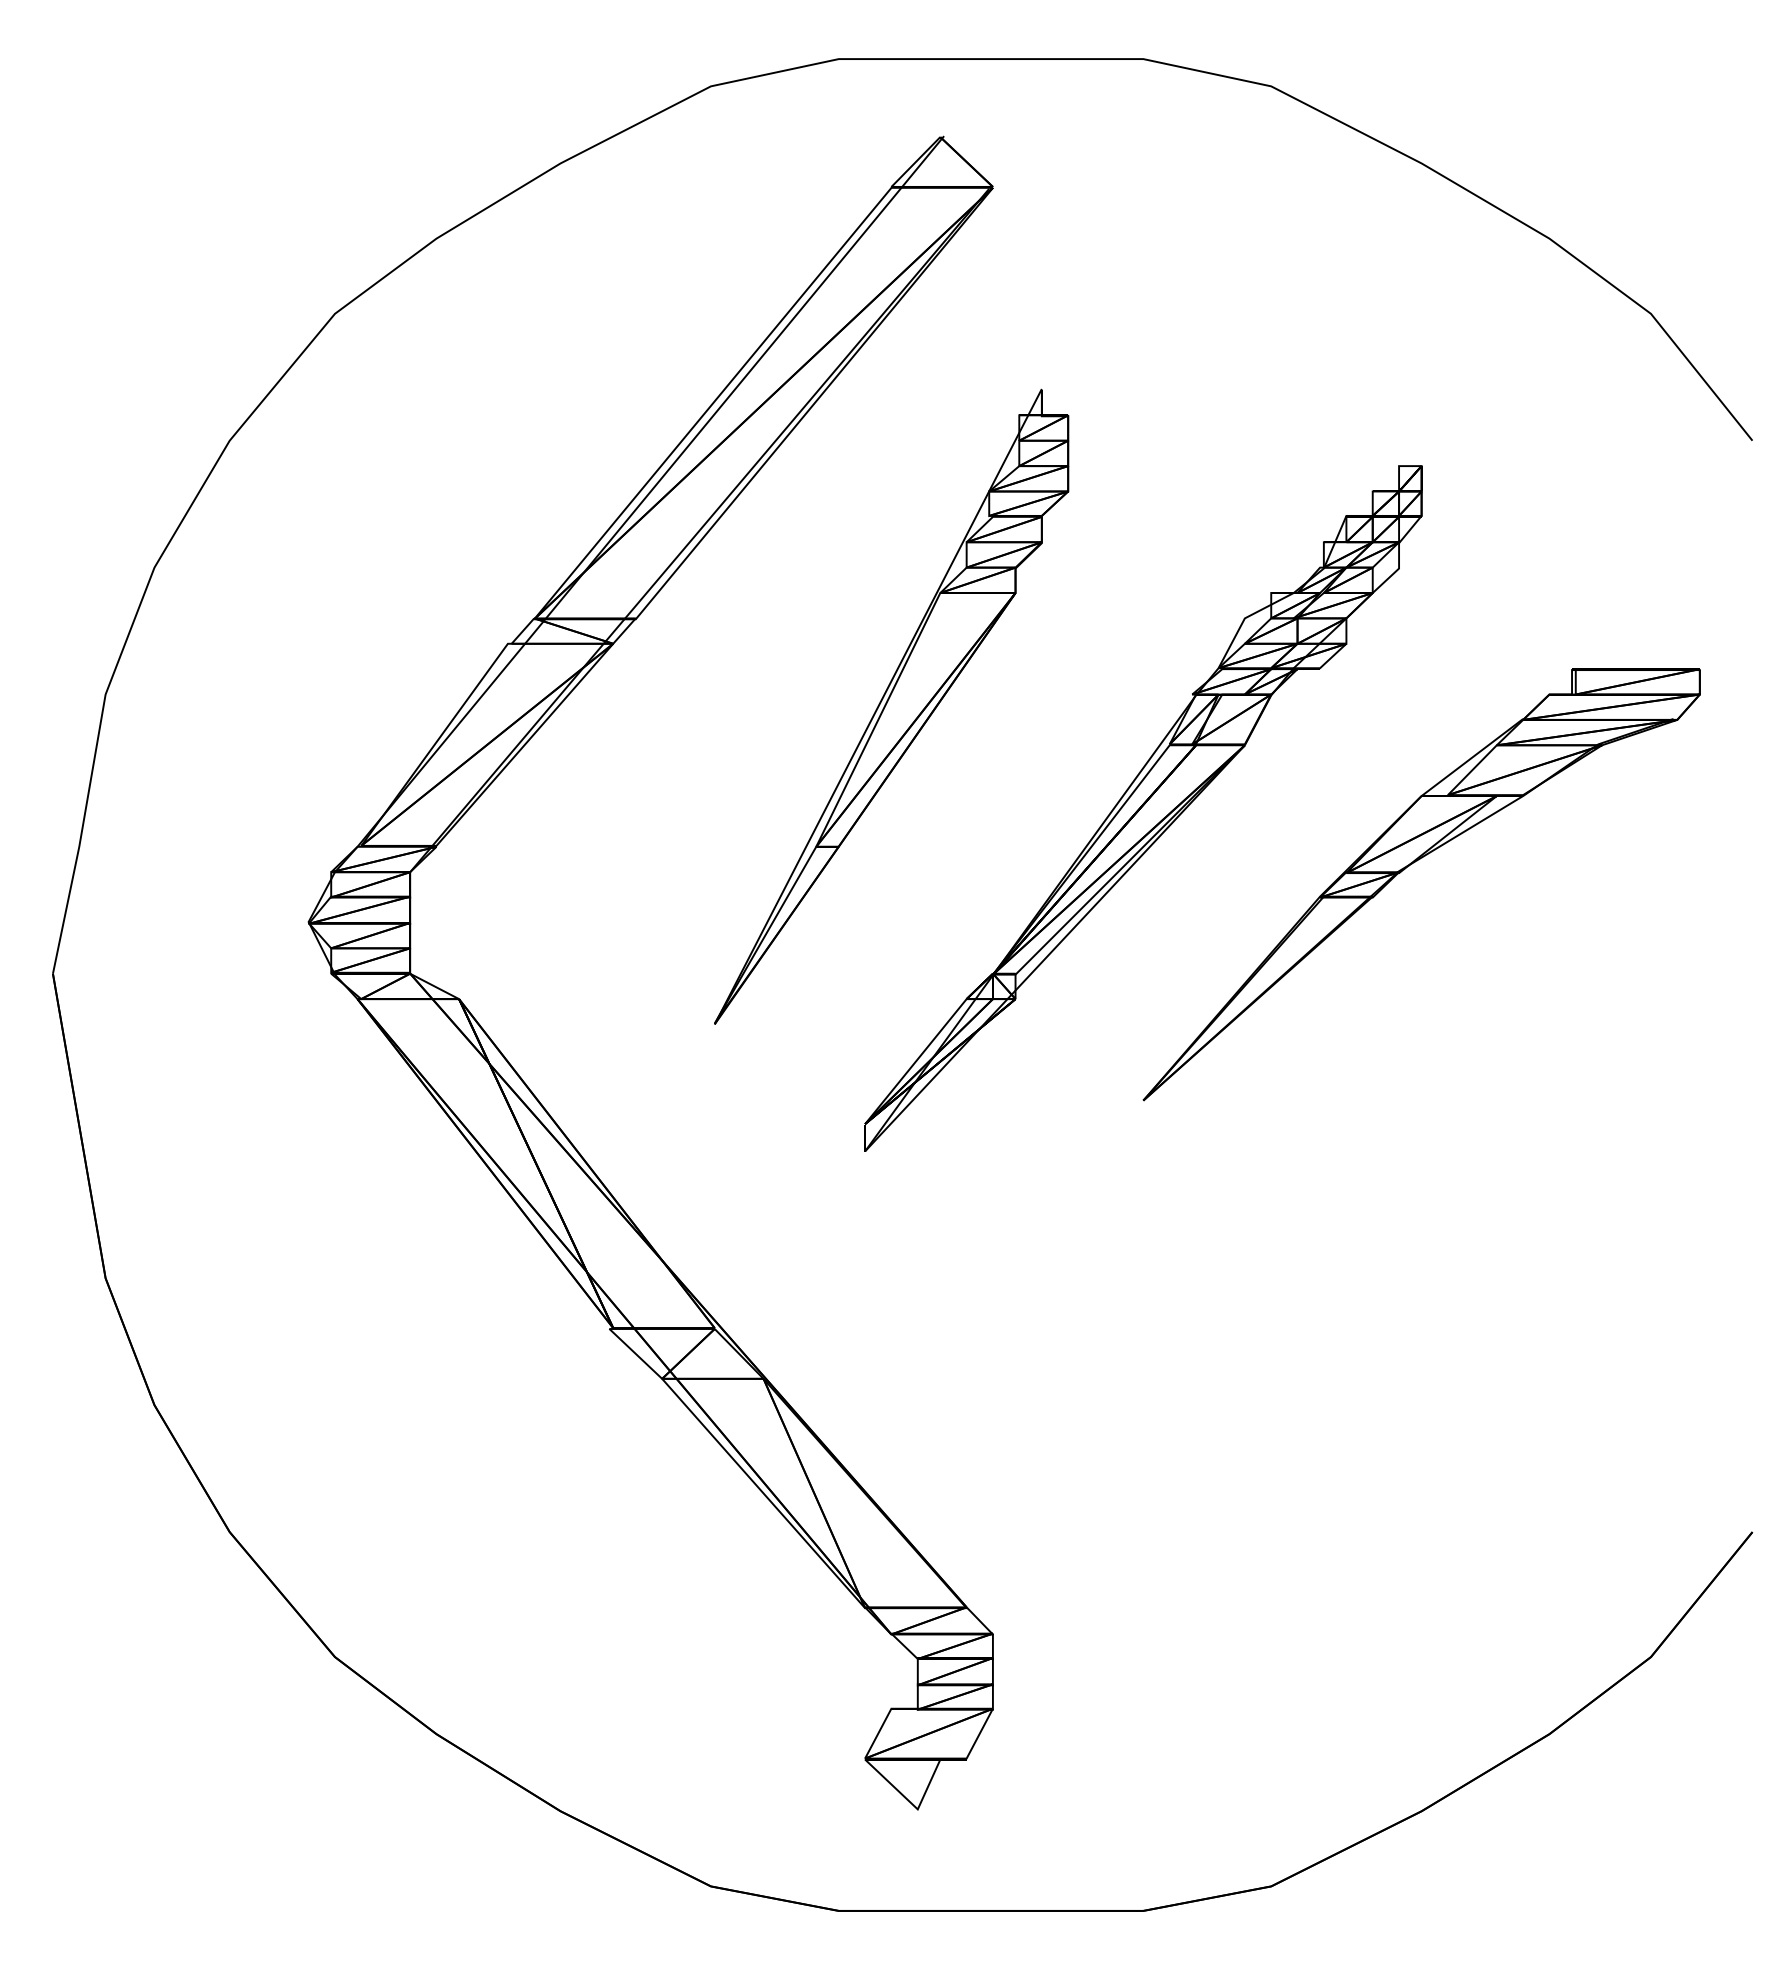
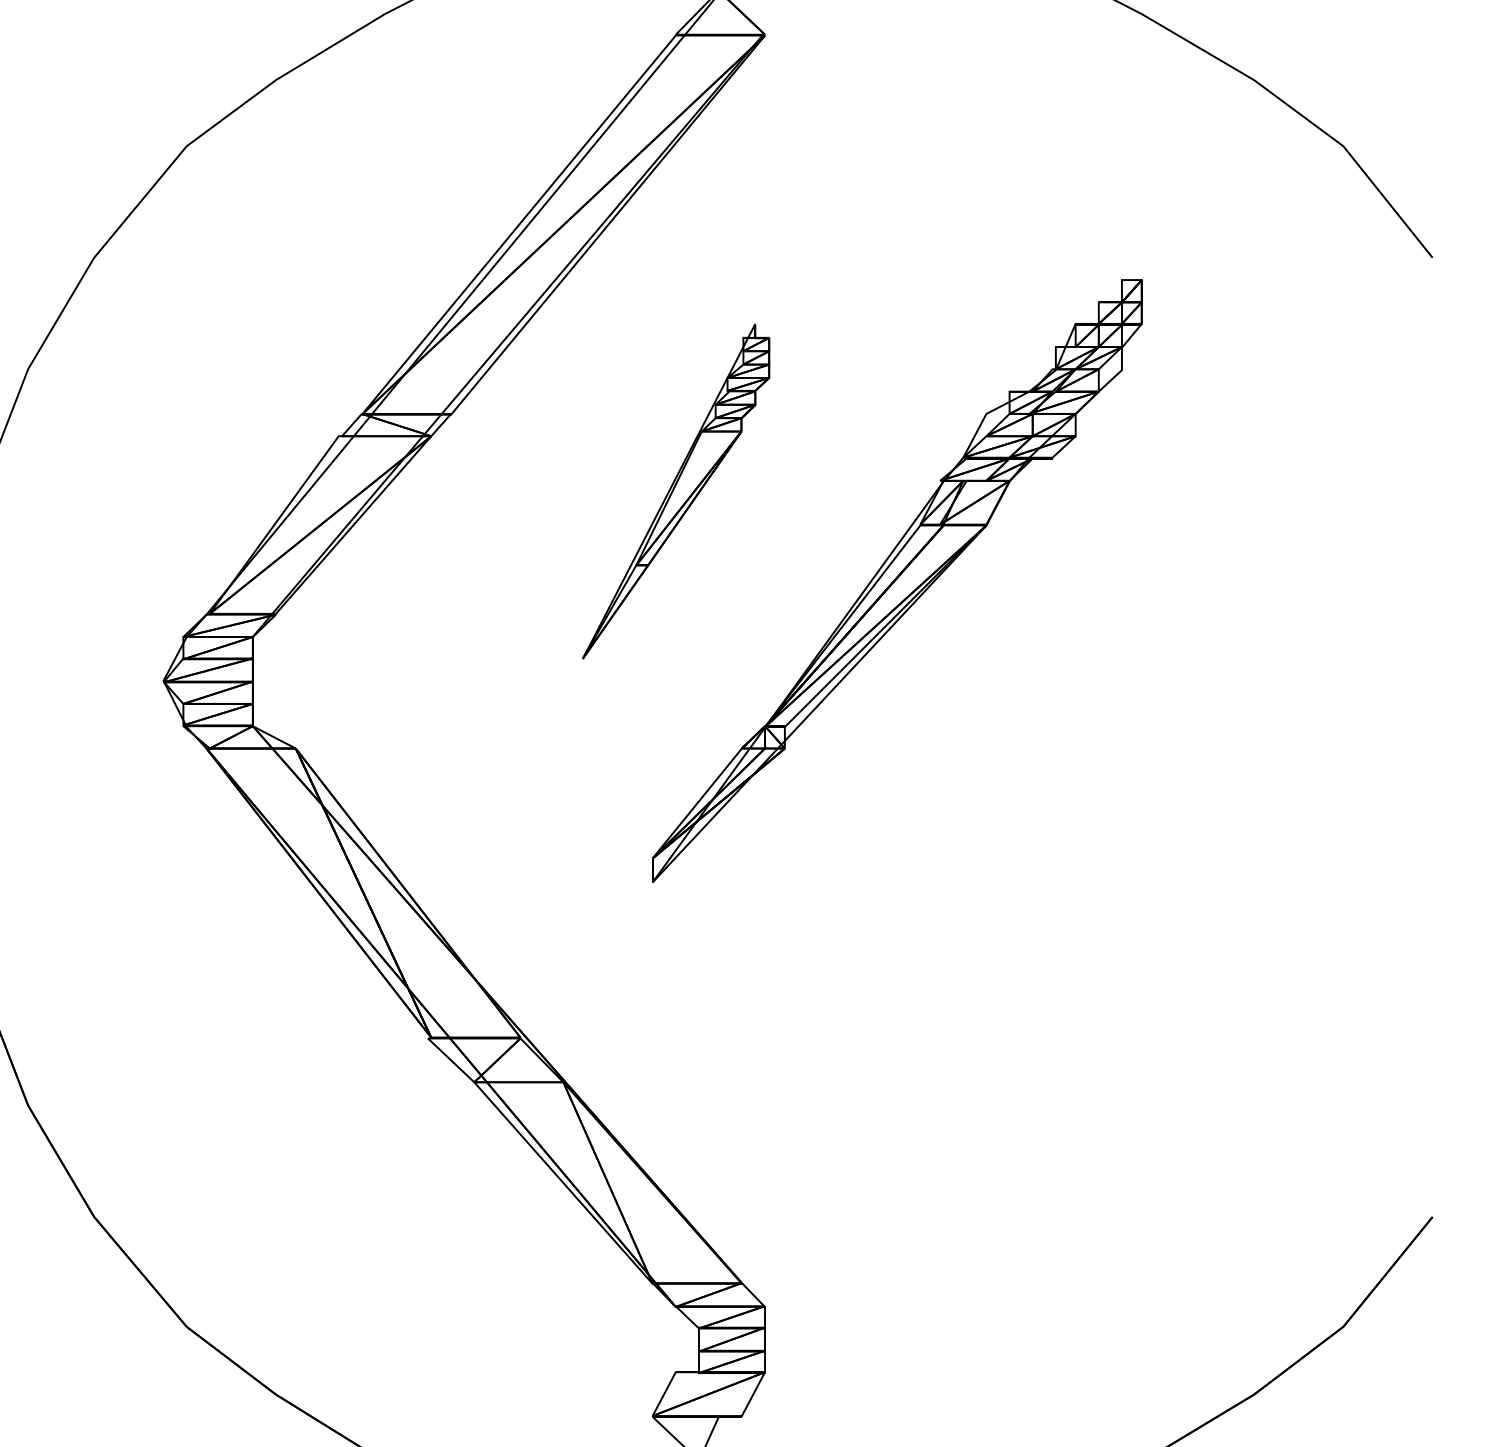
part: (891, 706) -> (675, 491), size x0.6
part: (1409, 866) -> (1131, 631), removed

